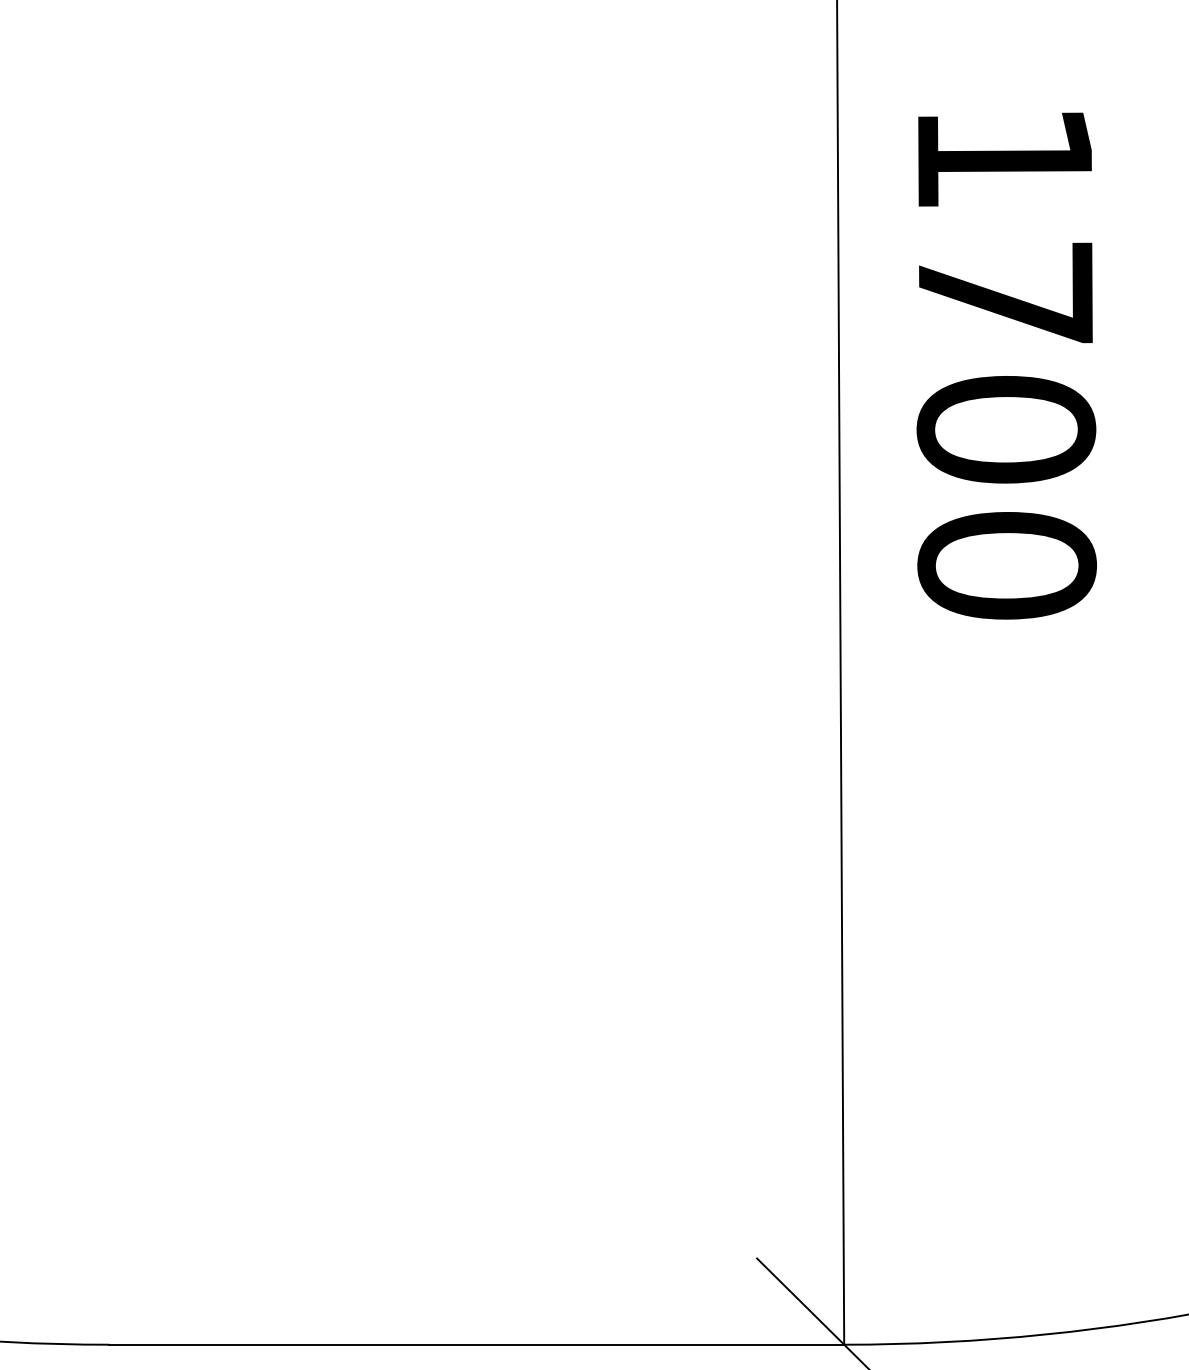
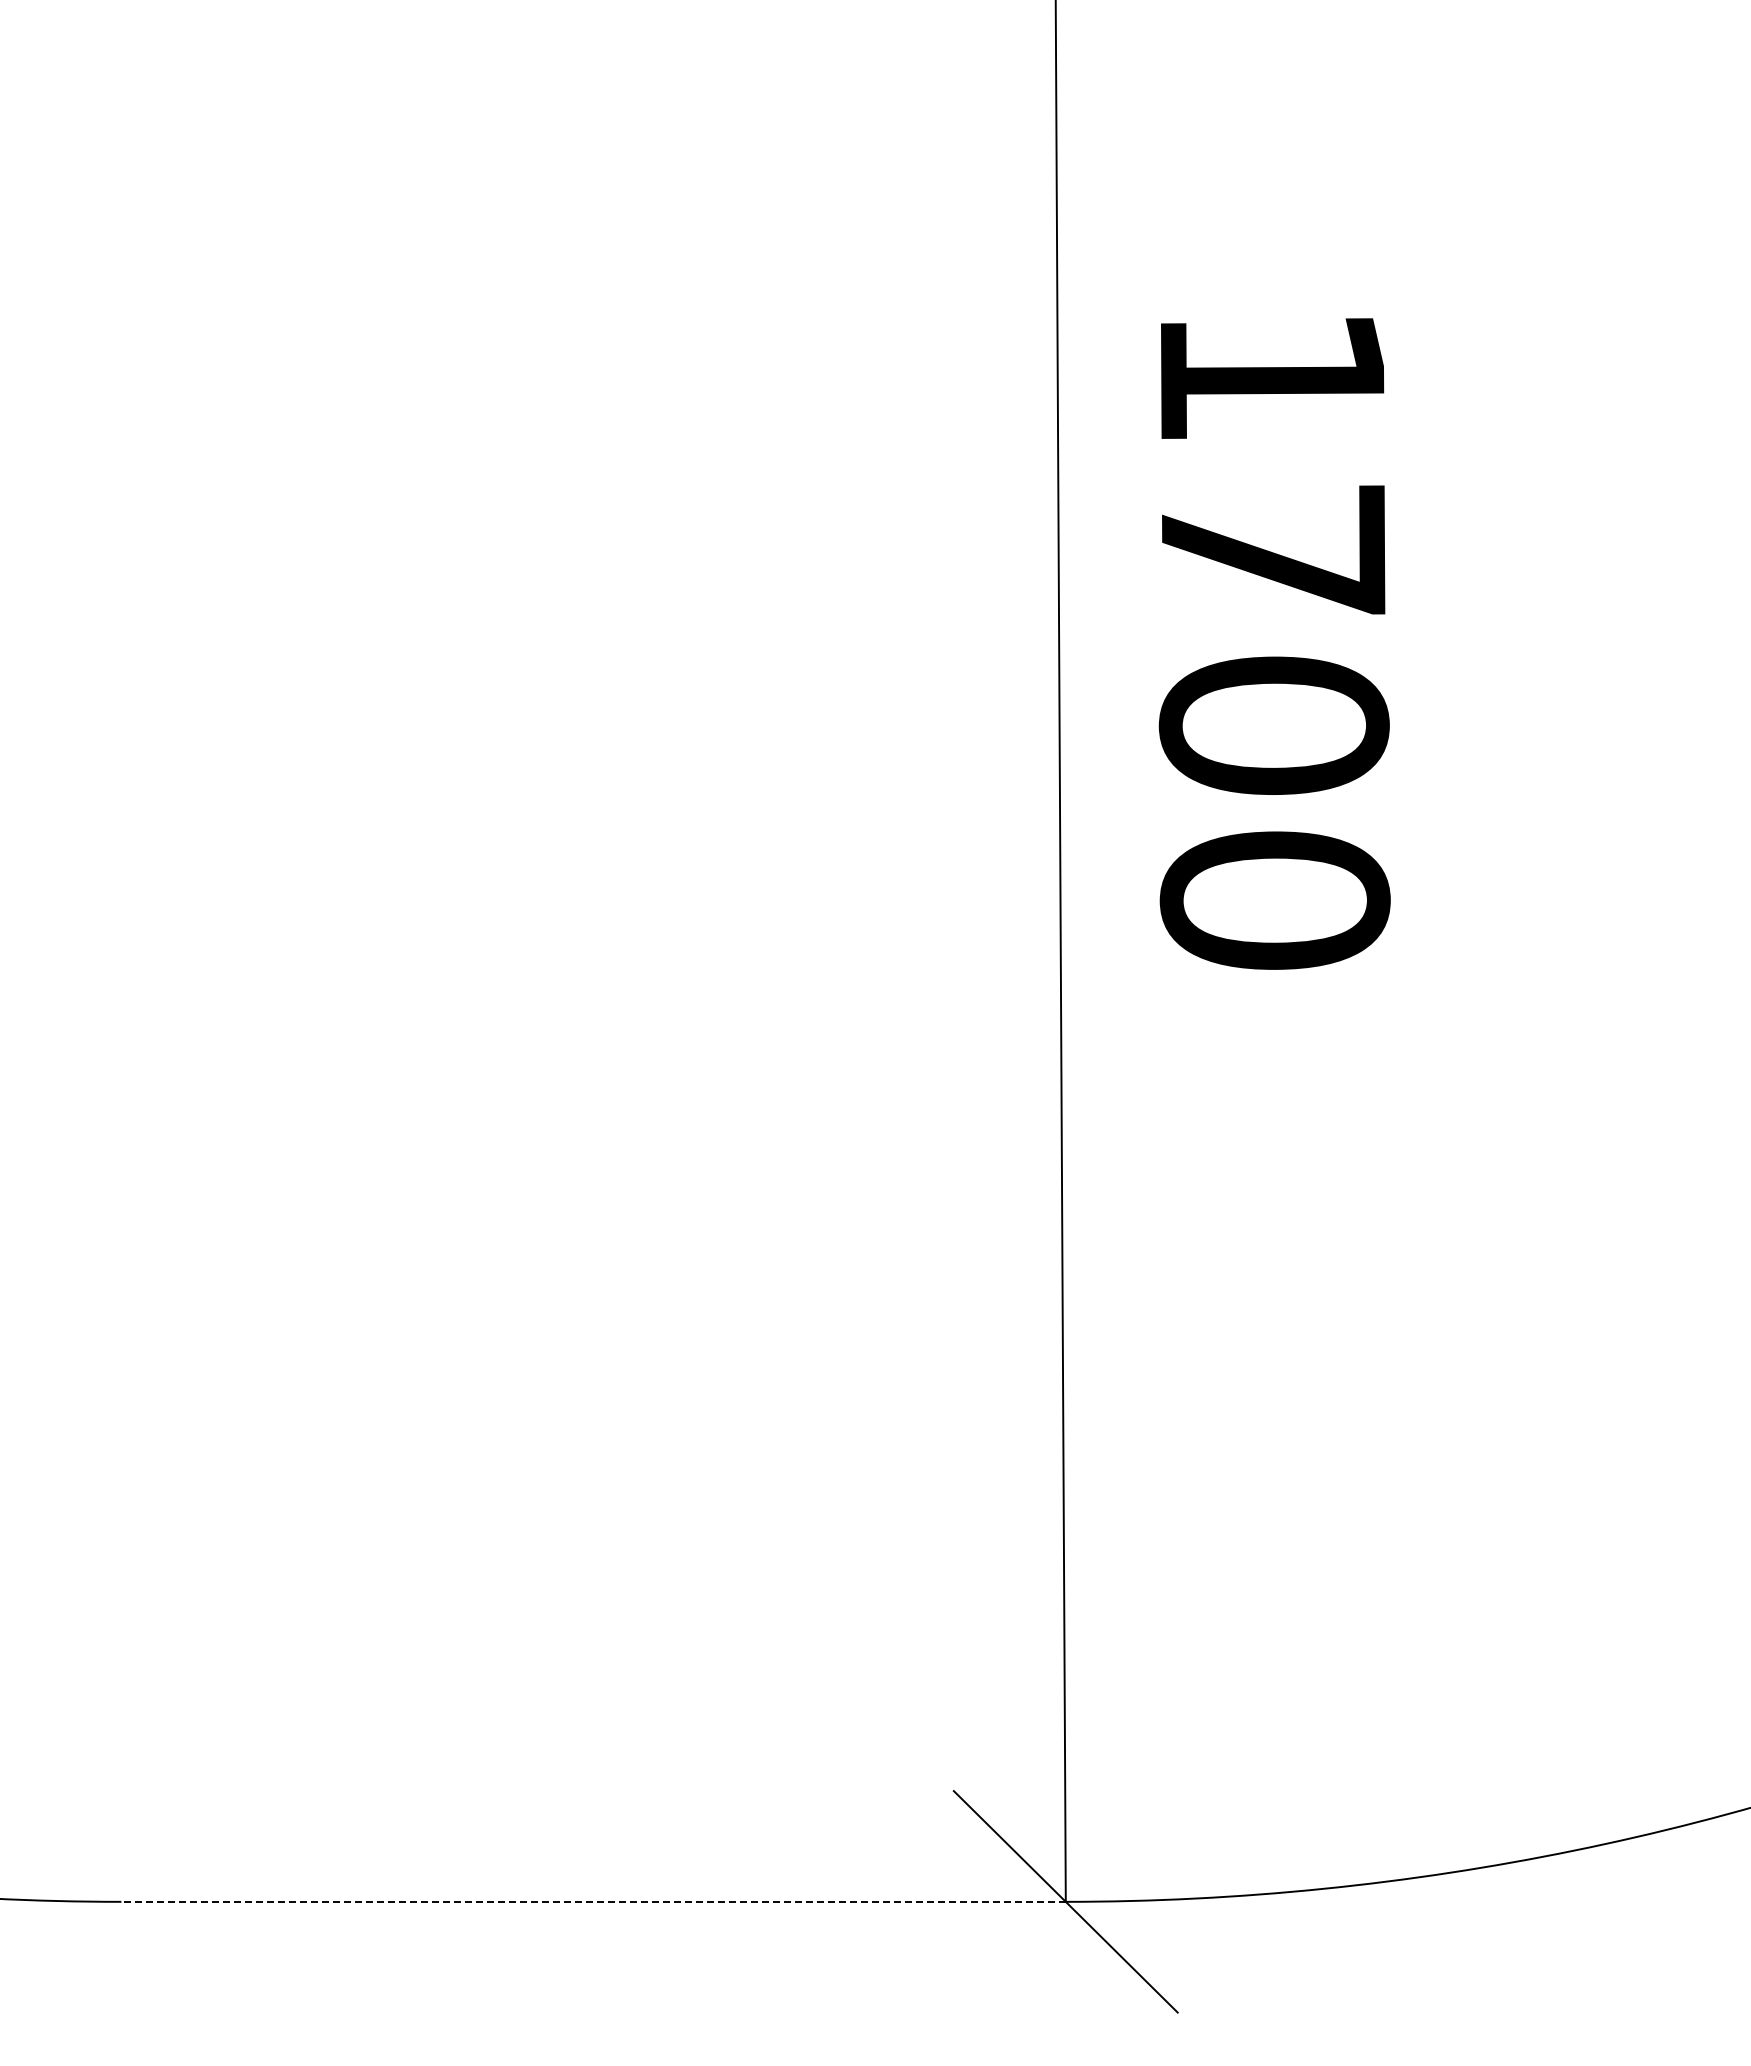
line: (476, 1344) -> (593, 1901), solid -> dashed

